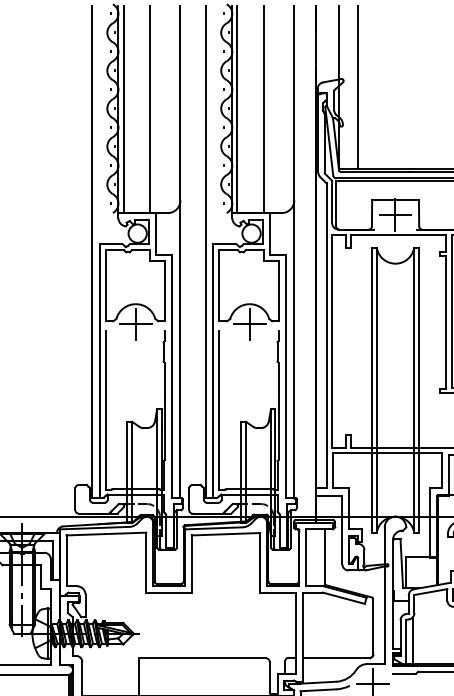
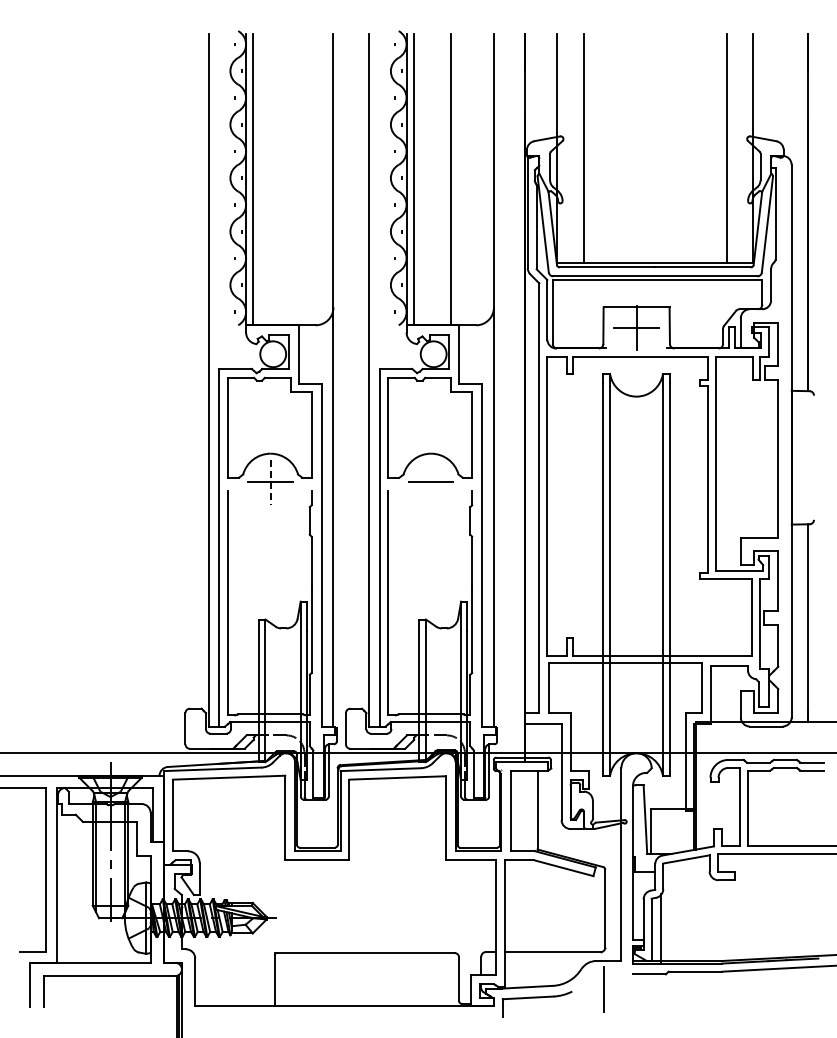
line: (149, 109) -> (290, 179), removed
line: (250, 323) -> (431, 481), removed
line: (135, 324) -> (270, 482), solid -> dashed
line: (372, 684) -> (604, 989), removed

